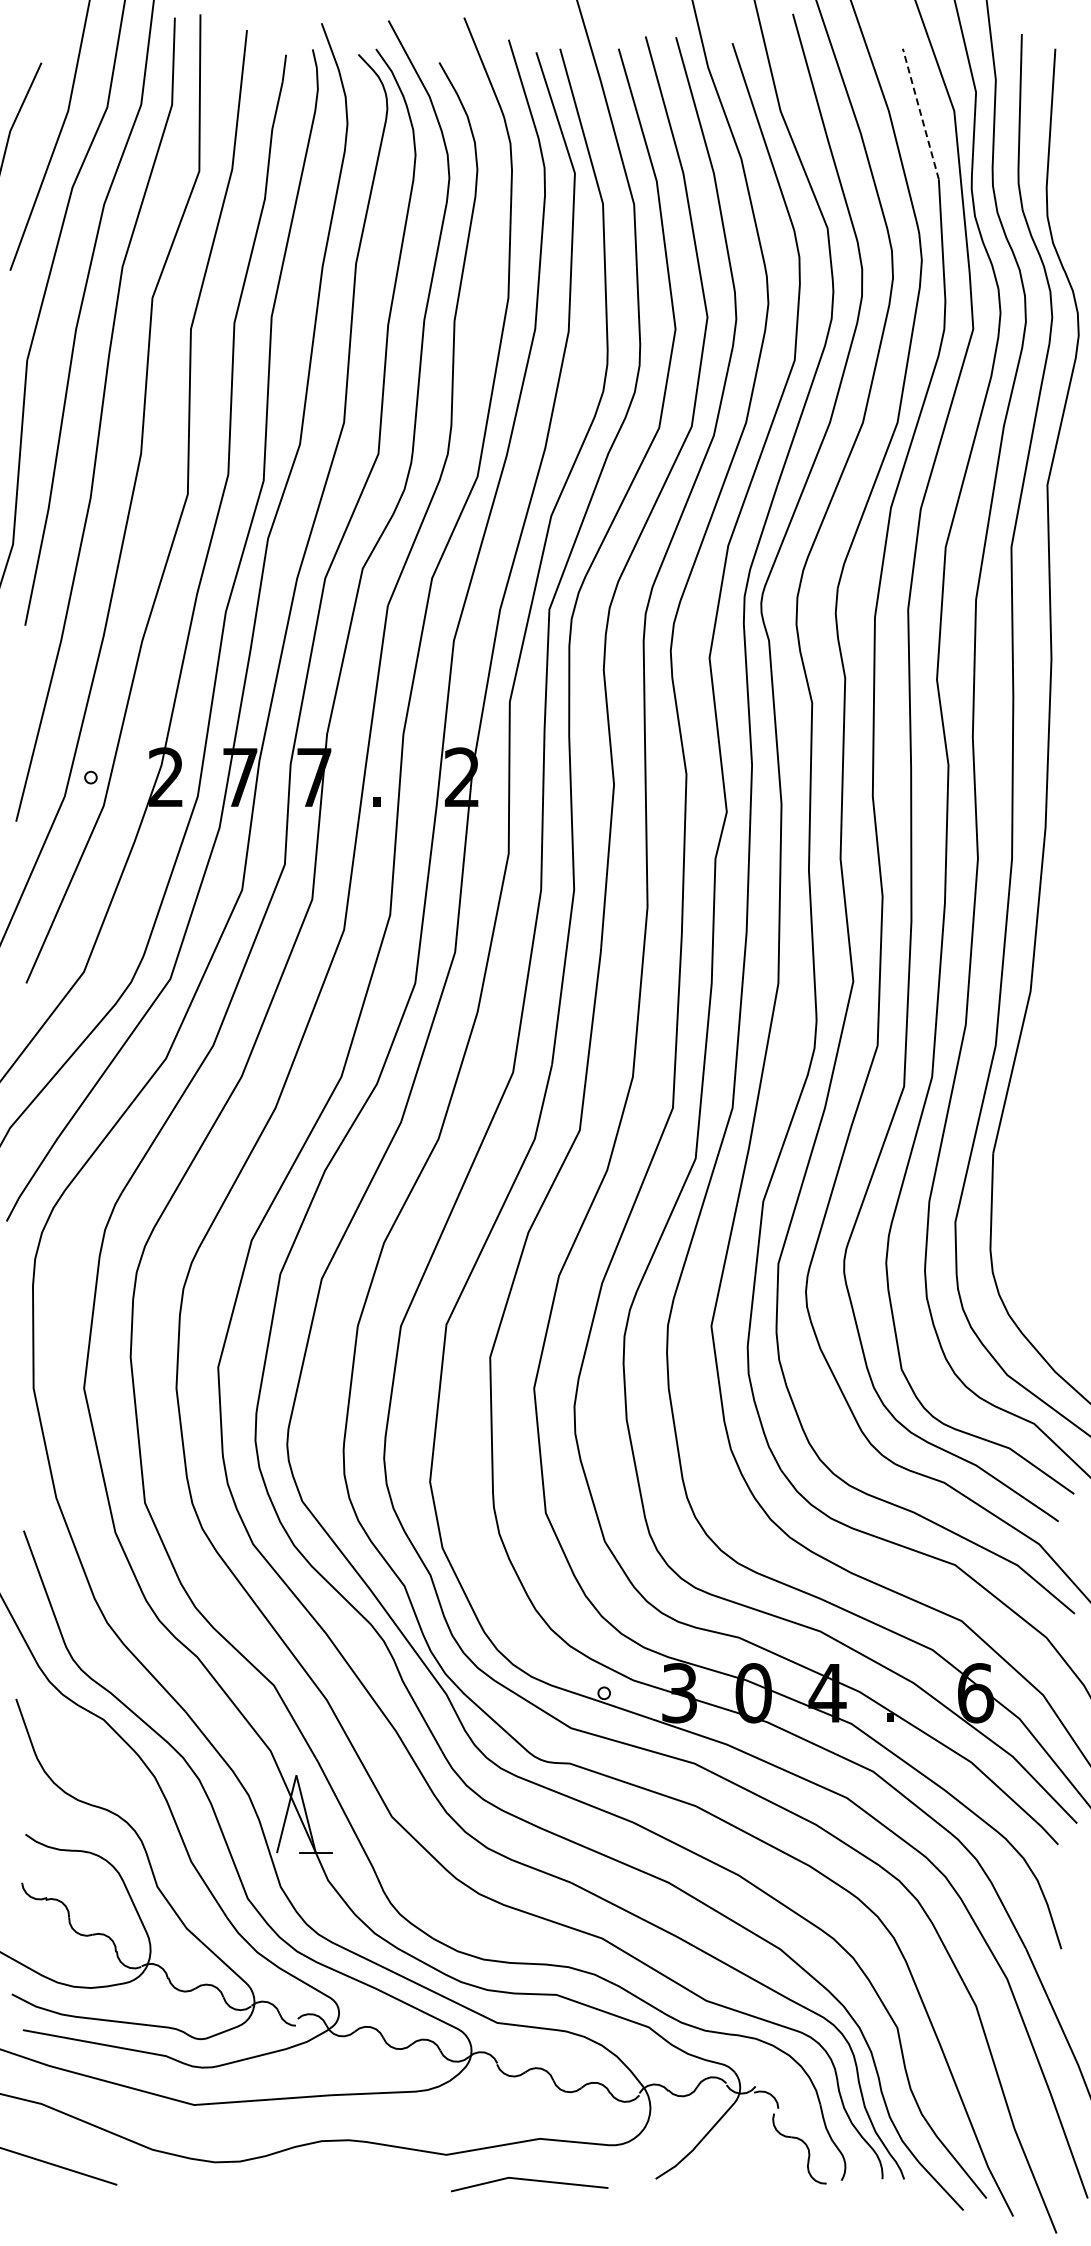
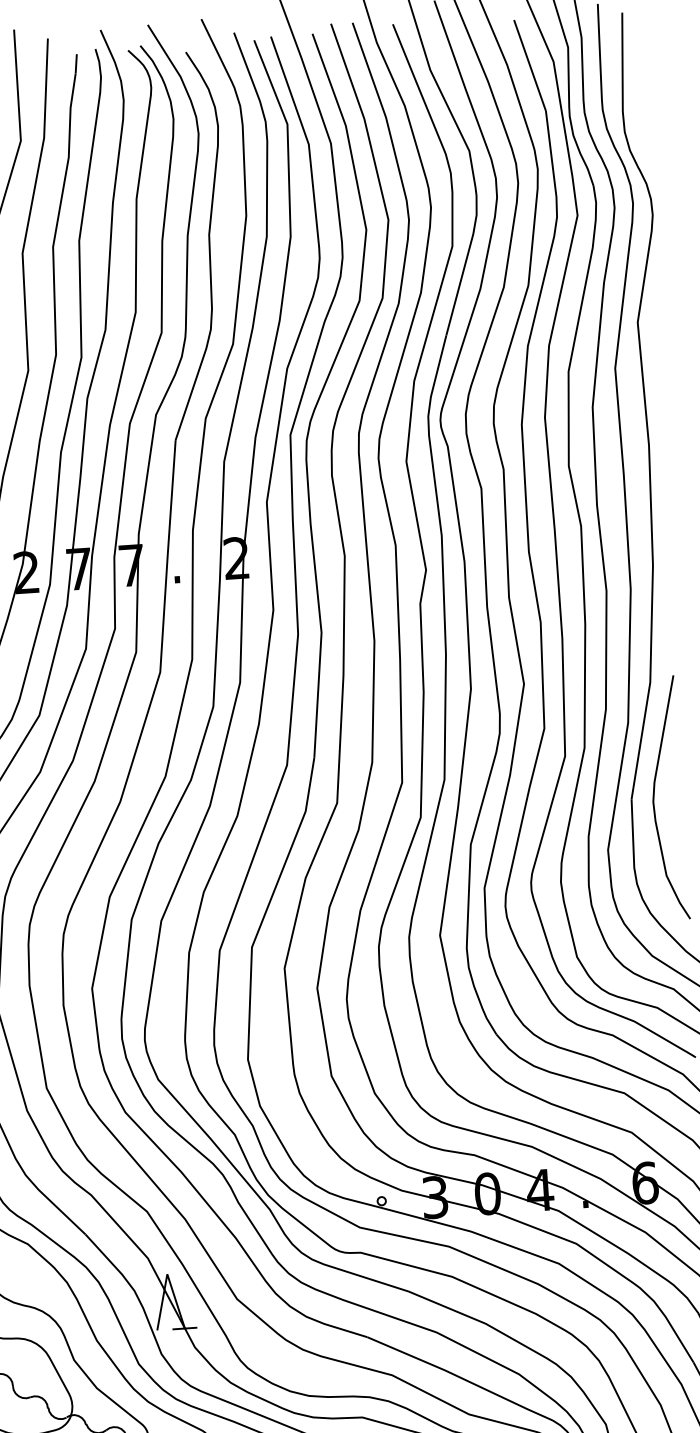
line: (920, 114) -> (529, 65), dashed -> solid
curve: (1025, 1153) -> (654, 797), added

